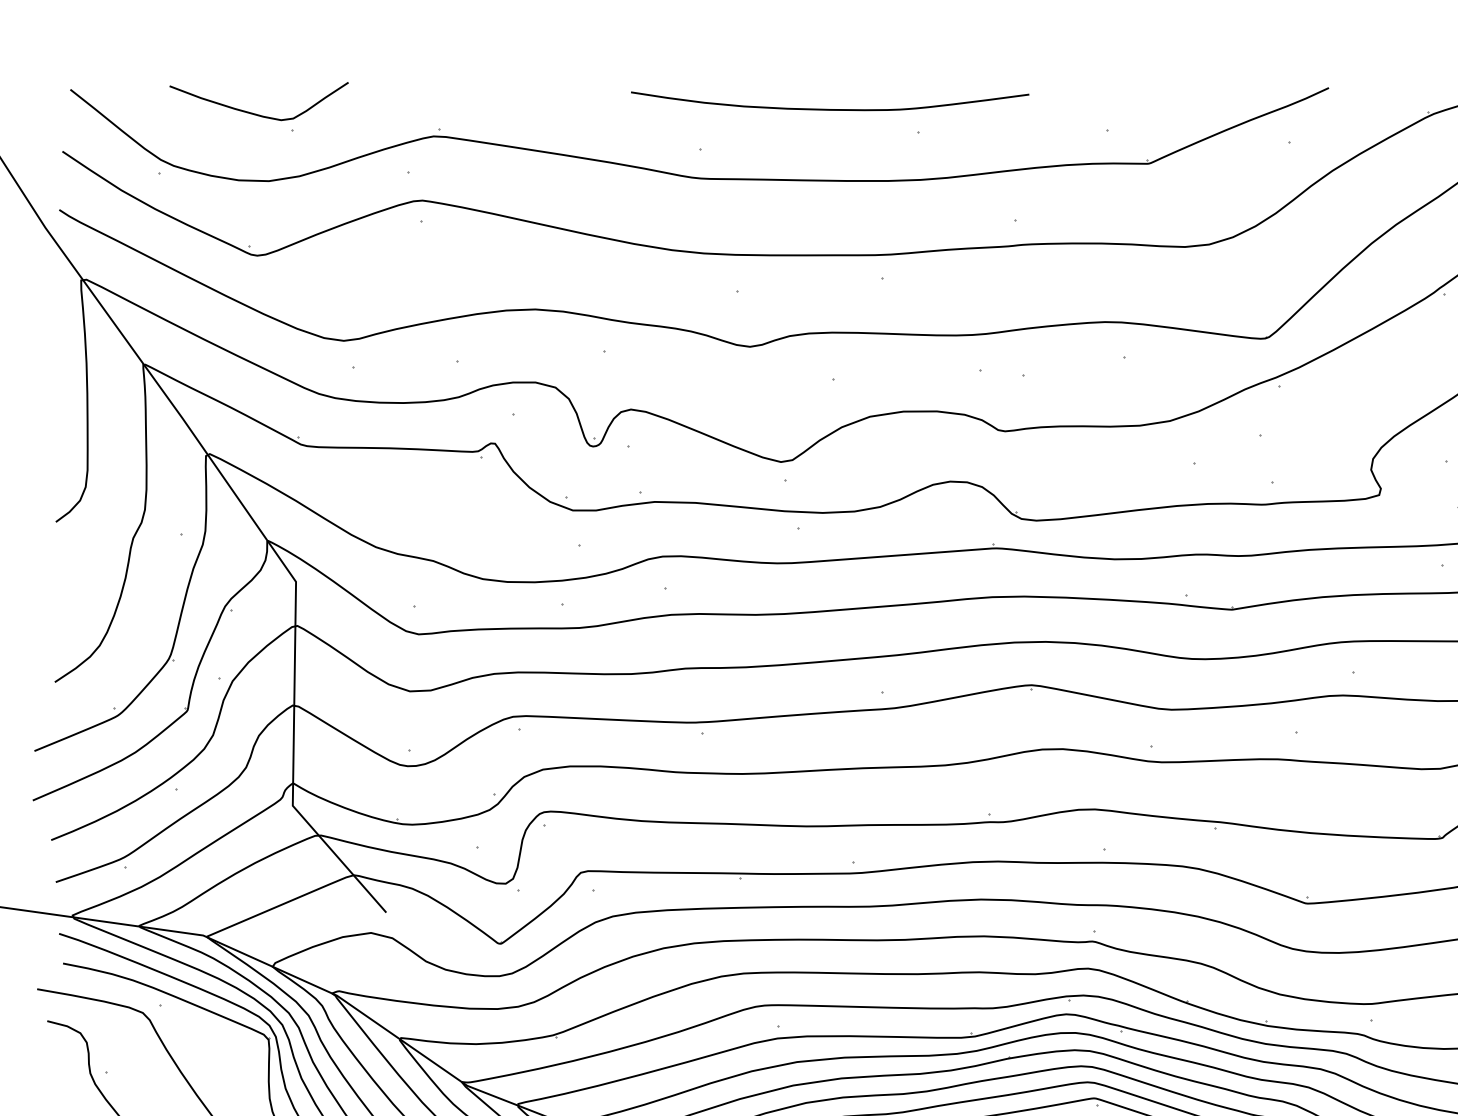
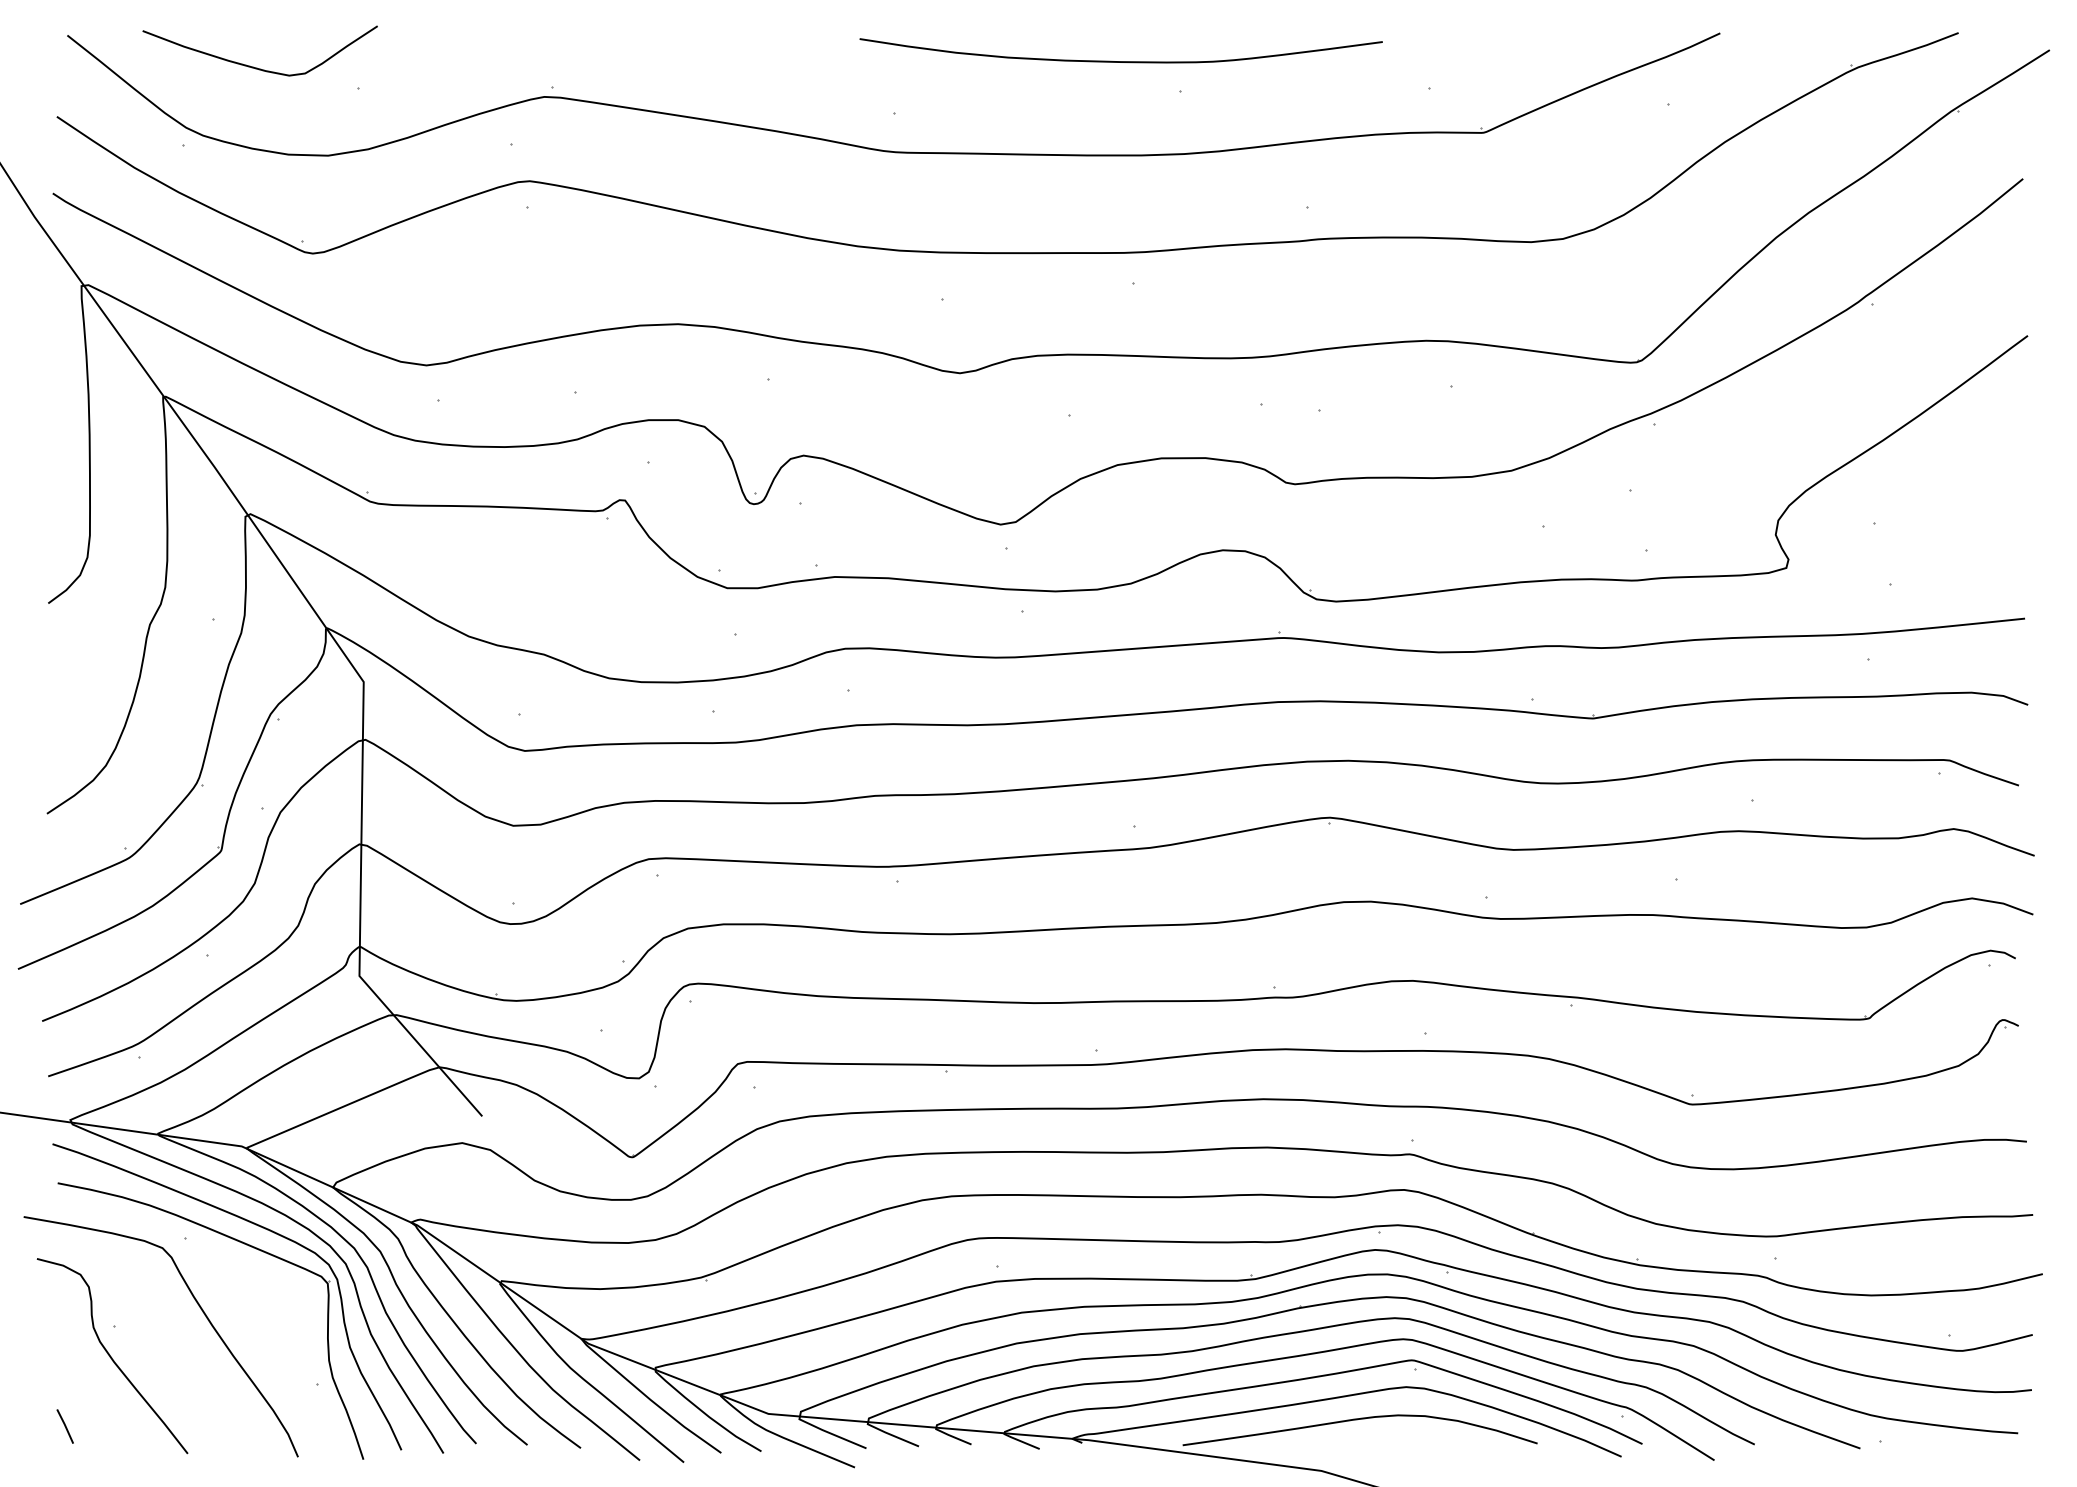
curve: (829, 109) -> (1120, 61), moved
curve: (254, 113) -> (253, 66), moved

